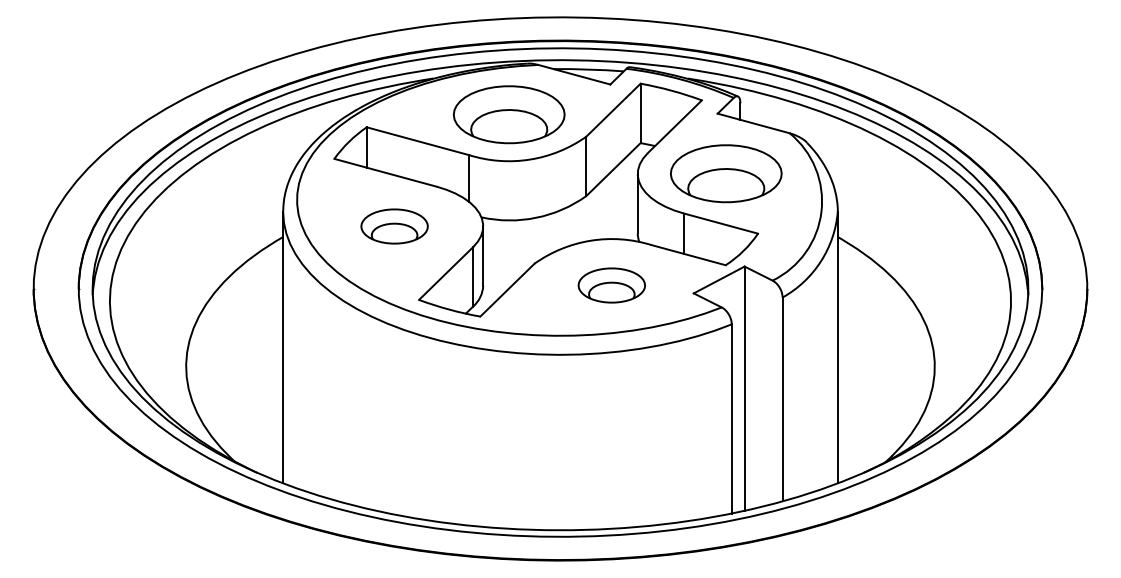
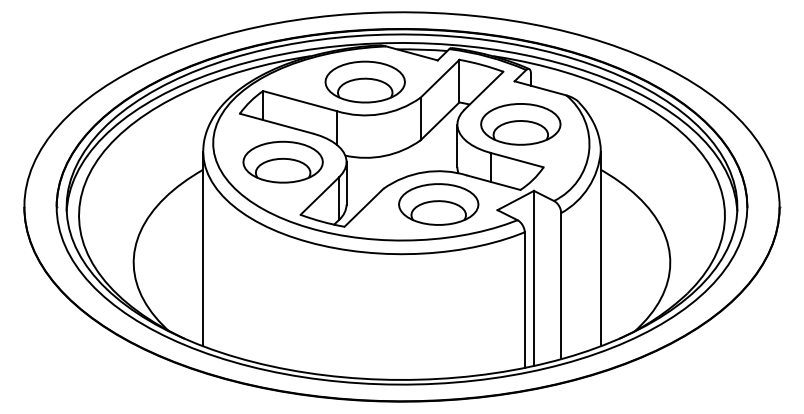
part: (394, 226) -> (283, 162), size x1.67
part: (611, 285) -> (438, 204), size x1.67

